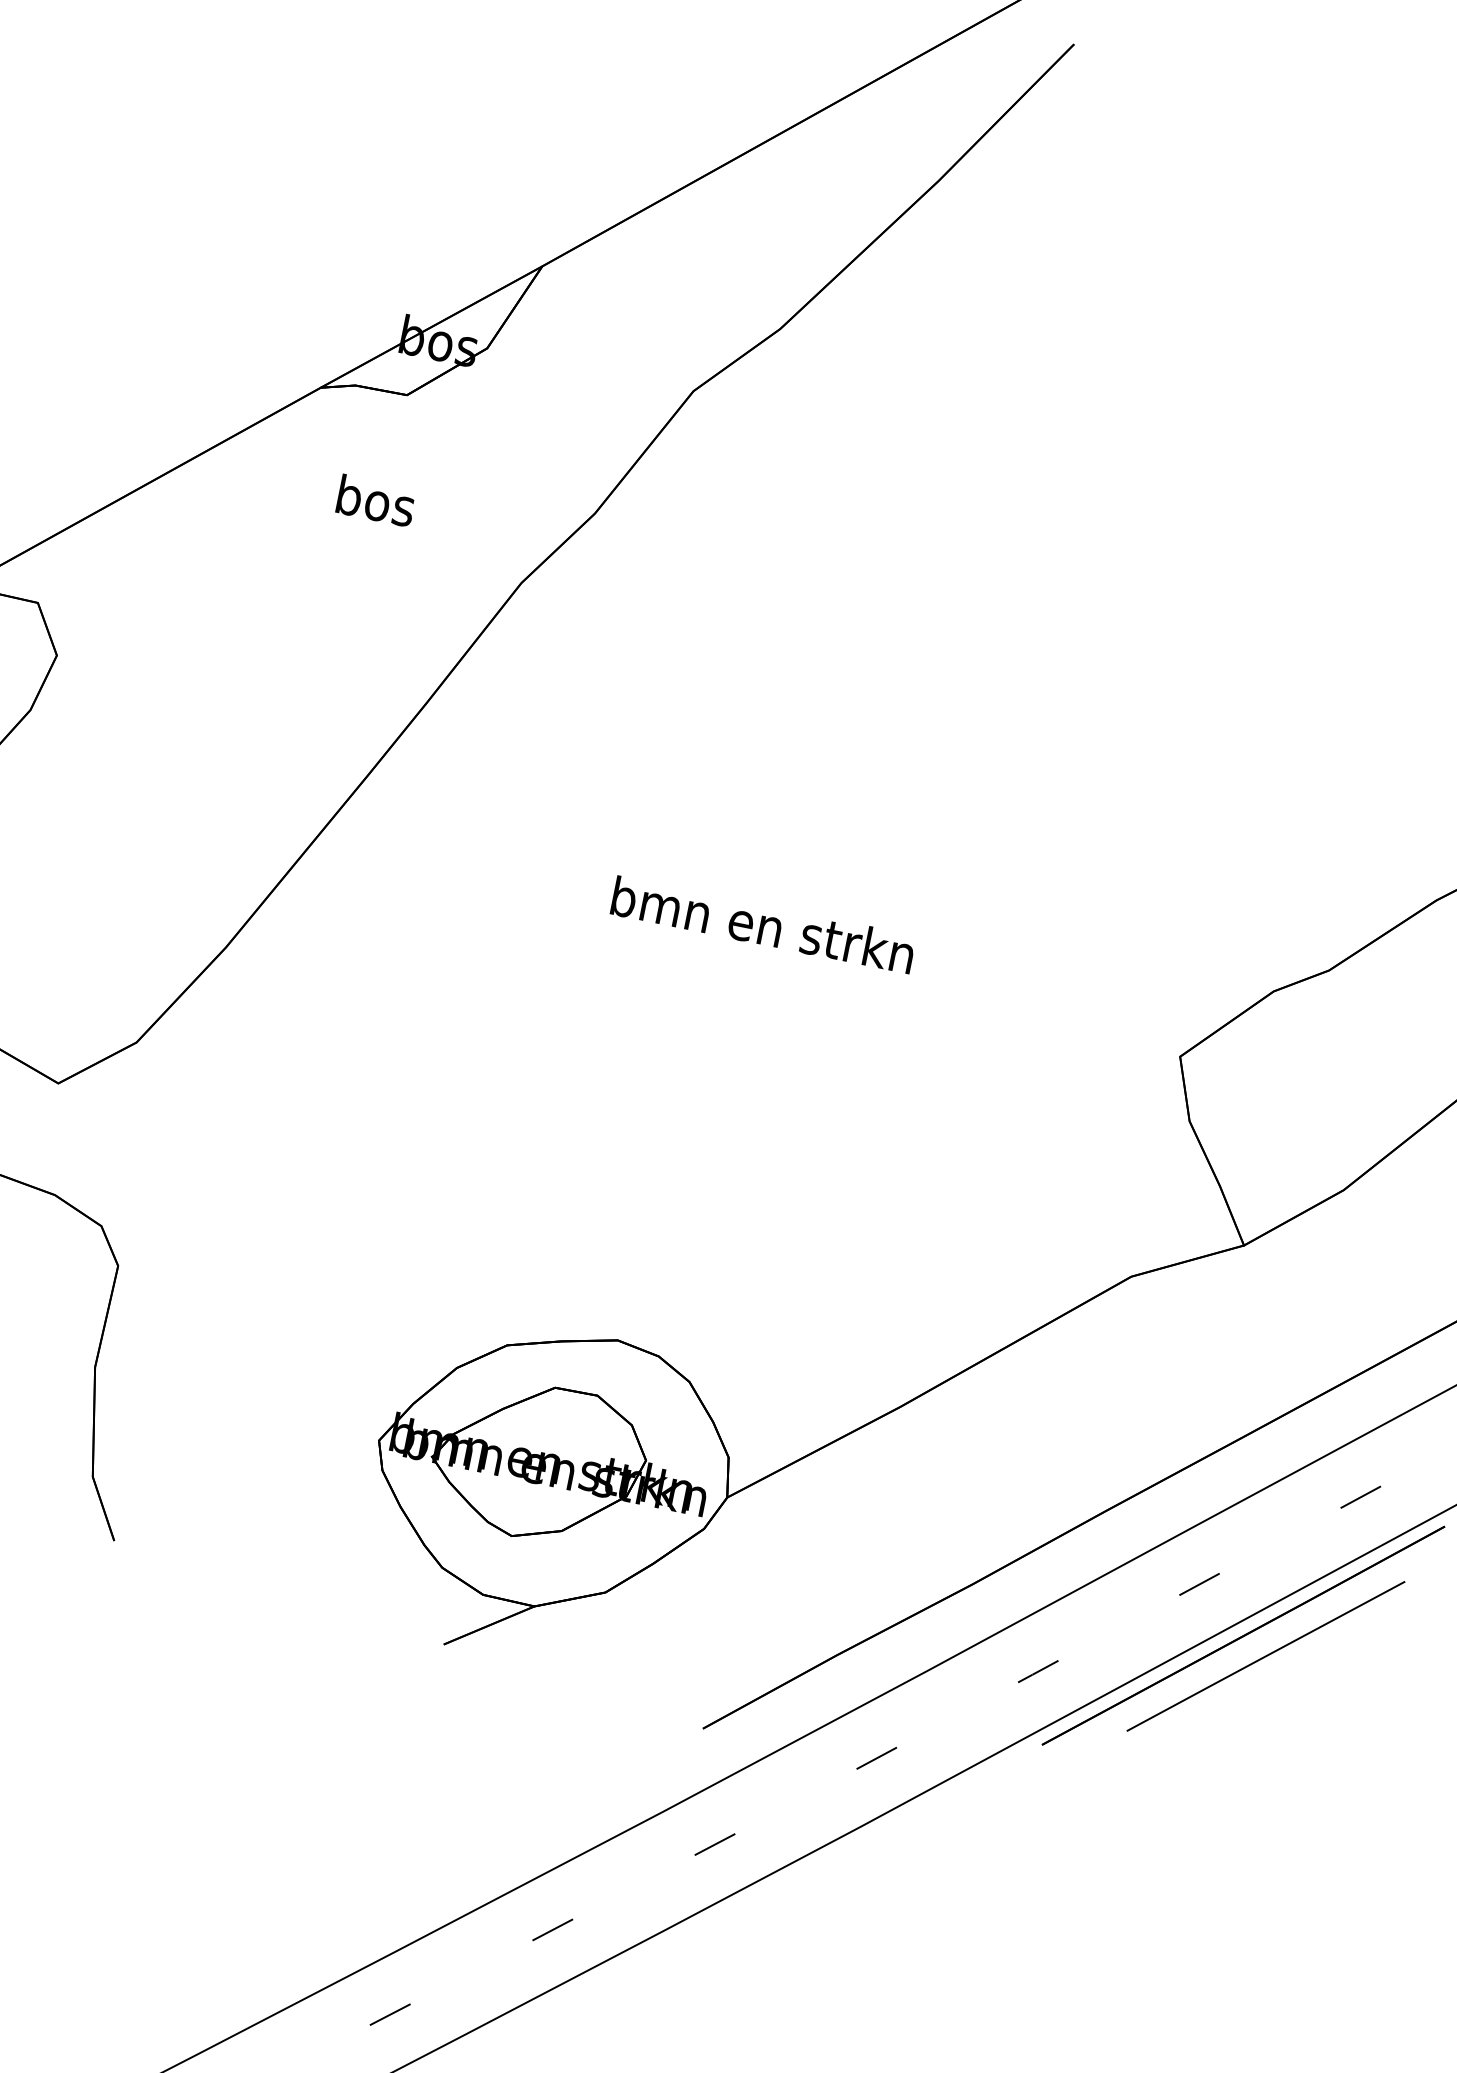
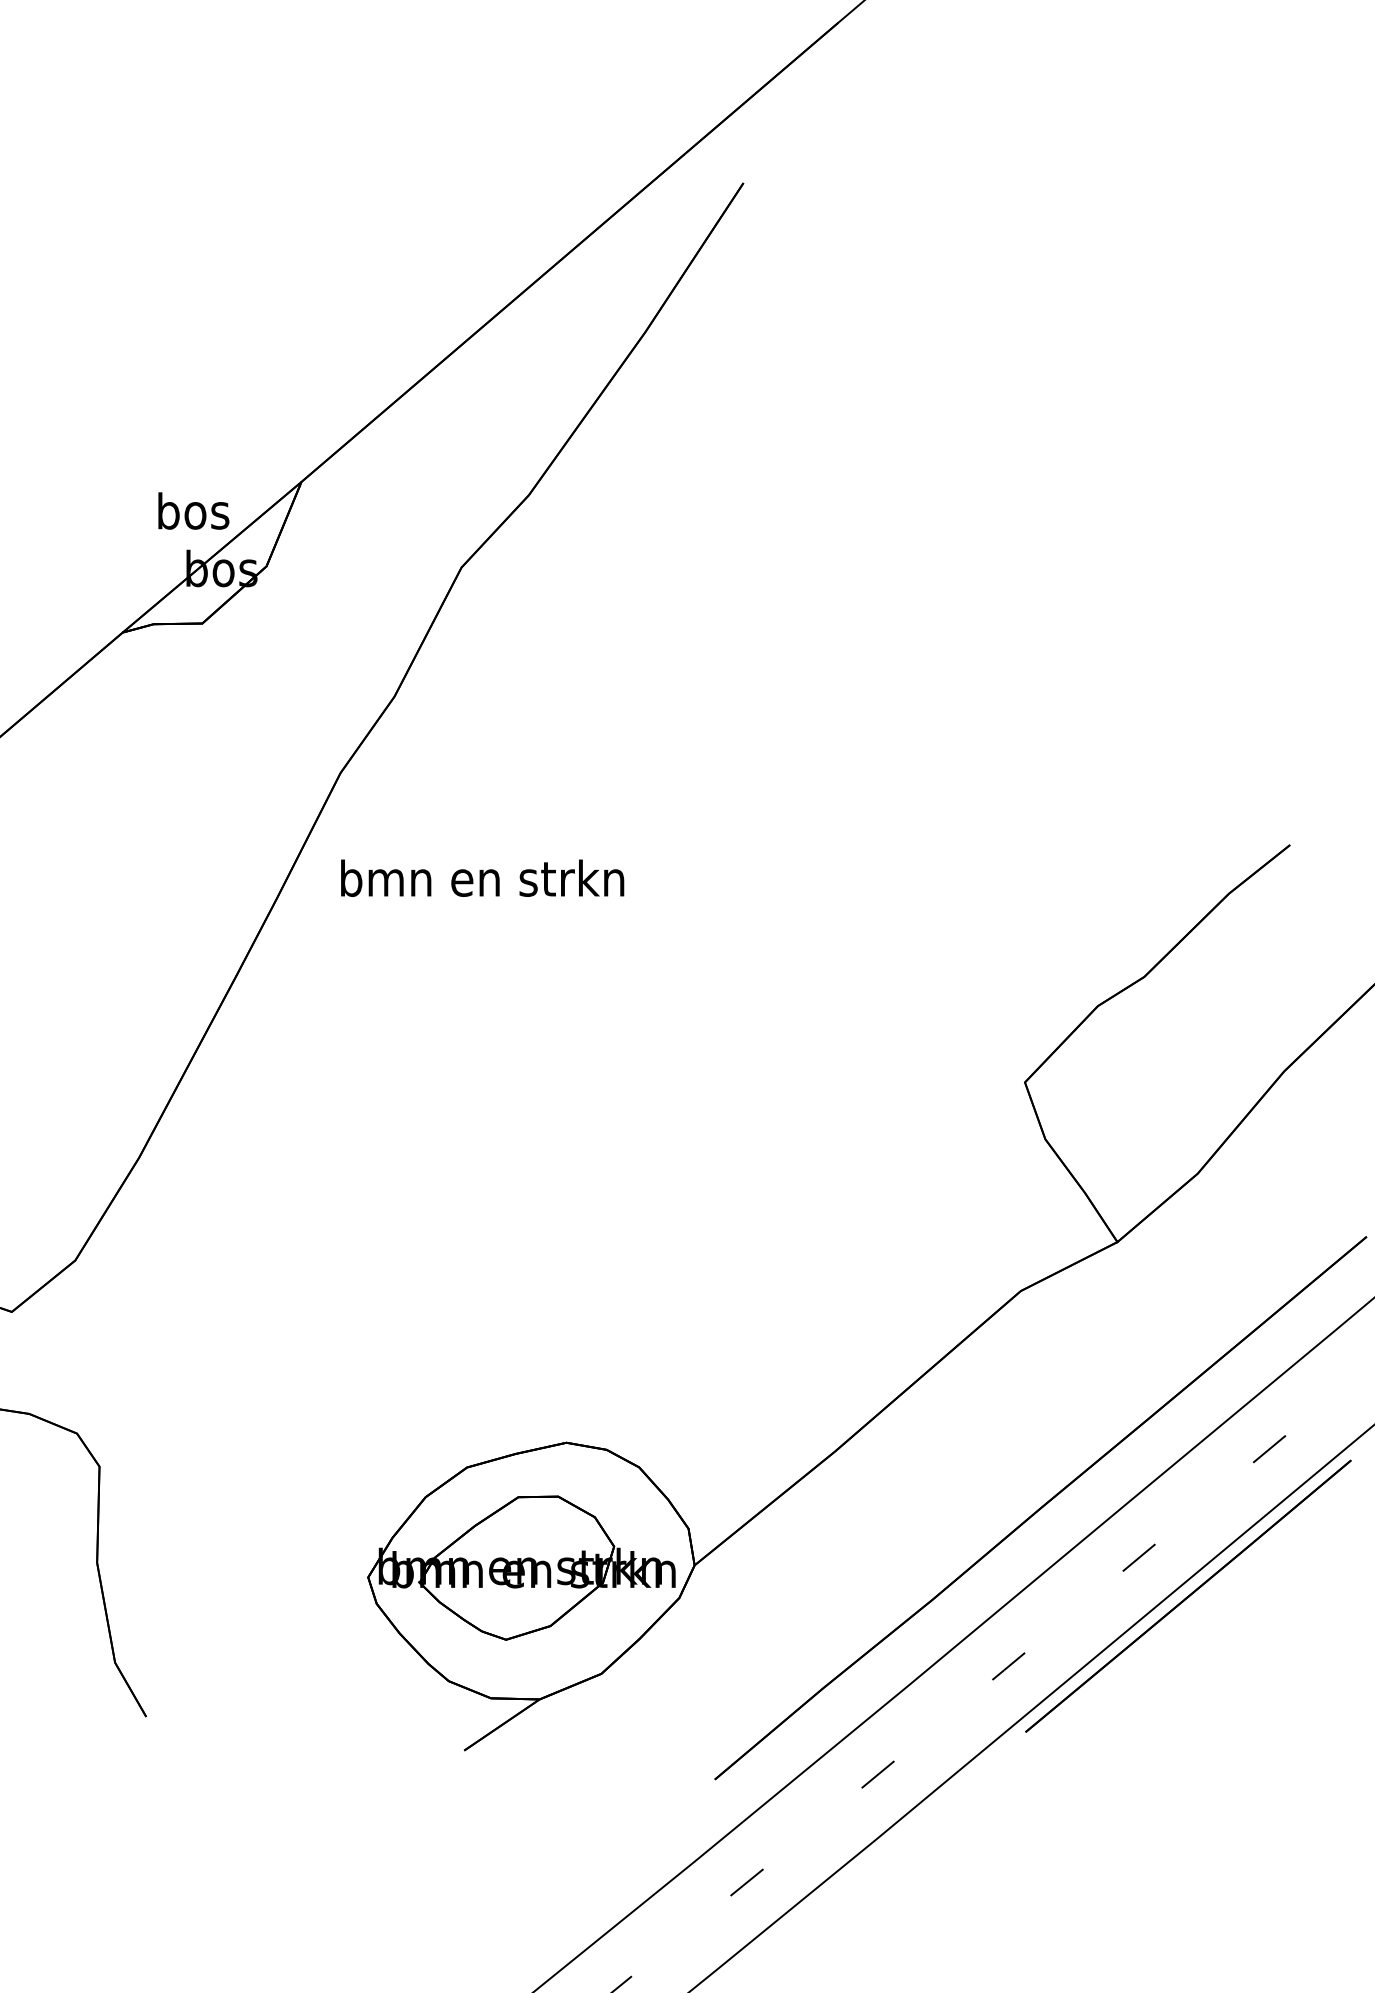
text: (376, 500) -> (193, 510), moved
text: (763, 924) -> (482, 877), moved
line: (1265, 1655) -> (1212, 1610), removed

